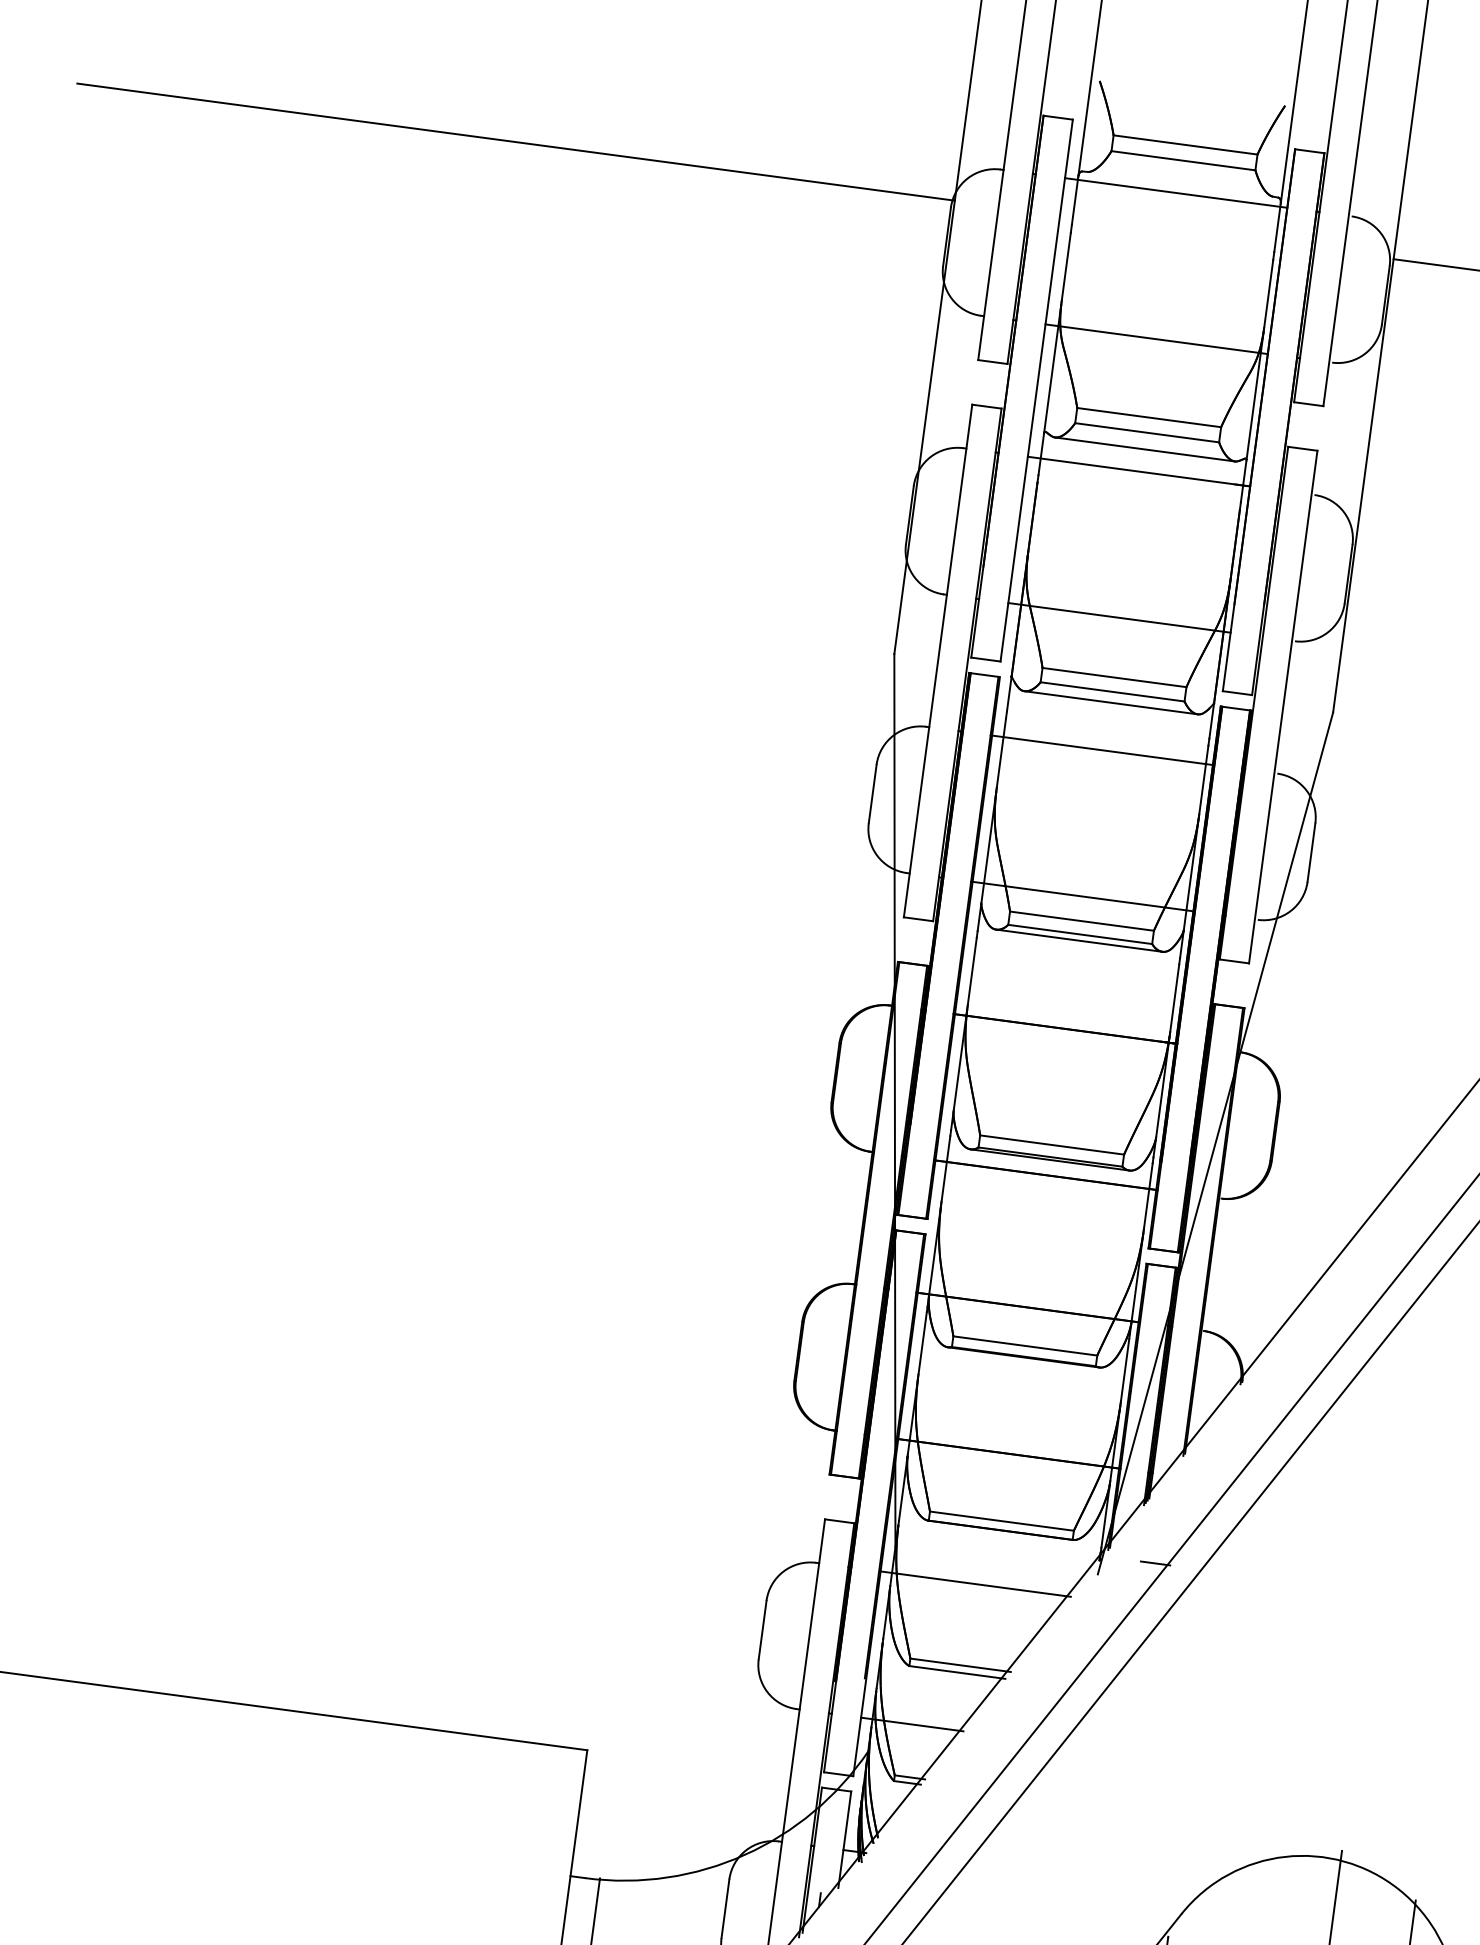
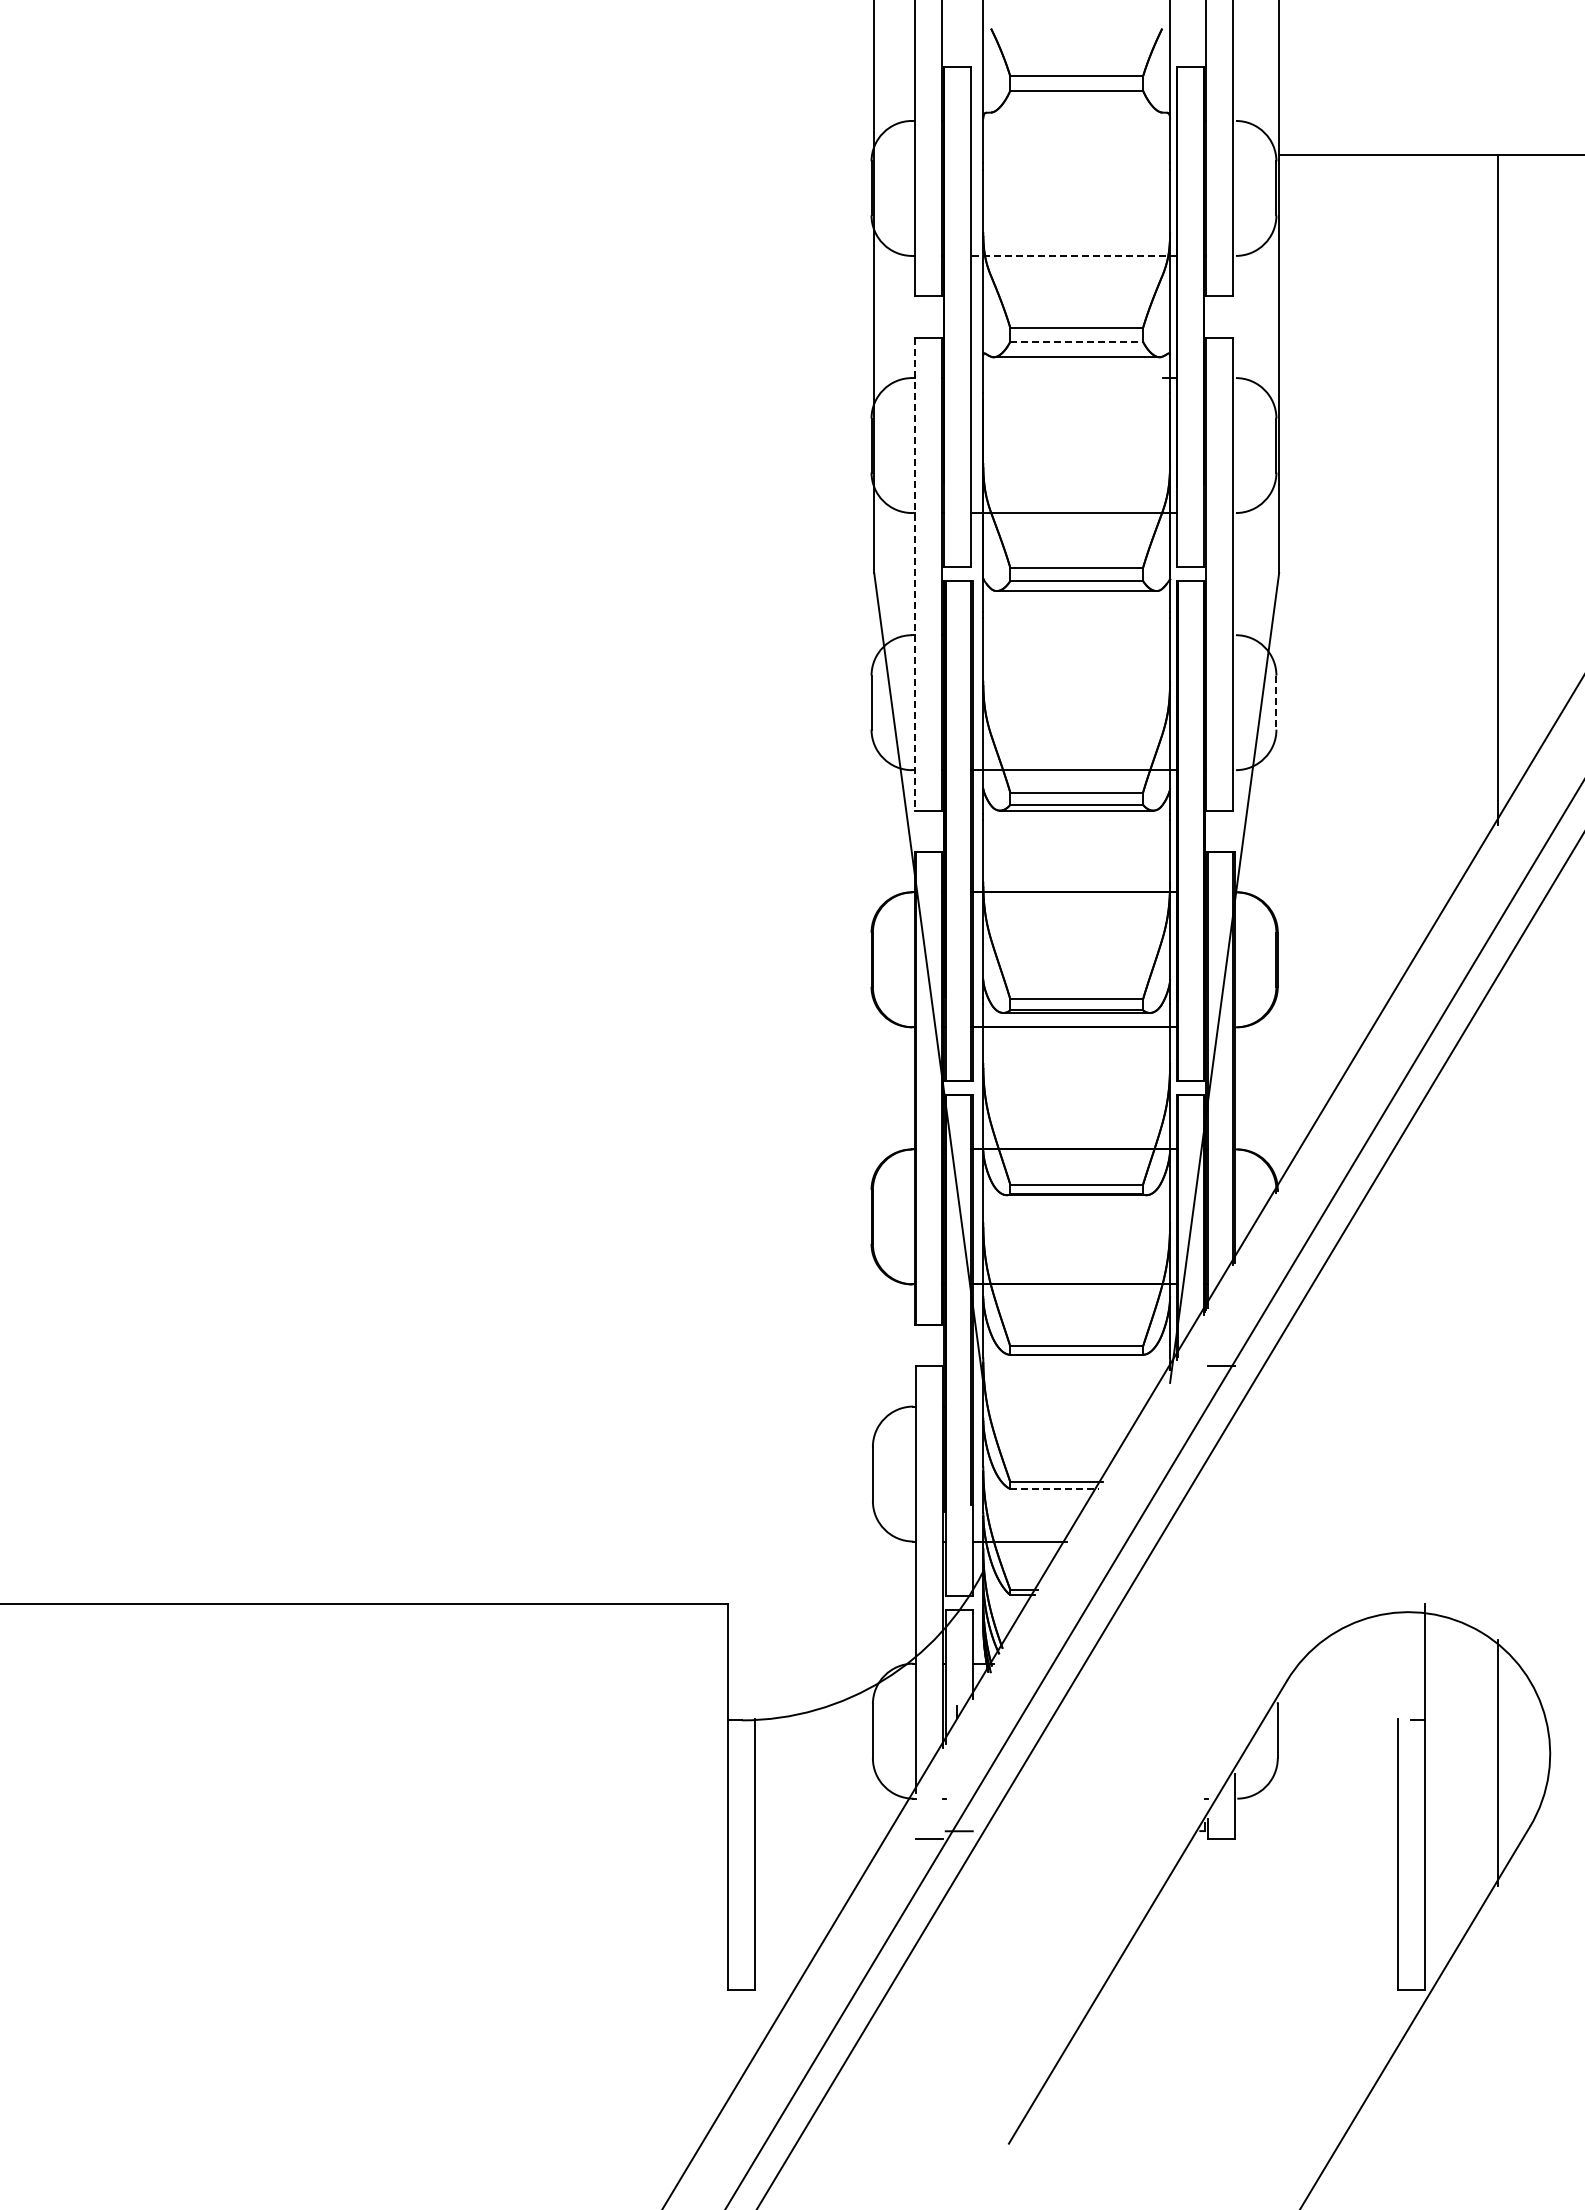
line: (516, 141) -> (469, 154), removed
line: (1175, 192) -> (1073, 120), removed
line: (1156, 338) -> (1073, 255), solid -> dashed
line: (1148, 432) -> (1077, 341), solid -> dashed
line: (1138, 471) -> (1073, 378), removed
line: (937, 661) -> (914, 574), solid -> dashed
line: (1101, 750) -> (1073, 635), removed
line: (1311, 852) -> (1276, 702), solid -> dashed
line: (975, 1584) -> (1060, 1406), removed
line: (958, 1672) -> (1055, 1488), solid -> dashed

